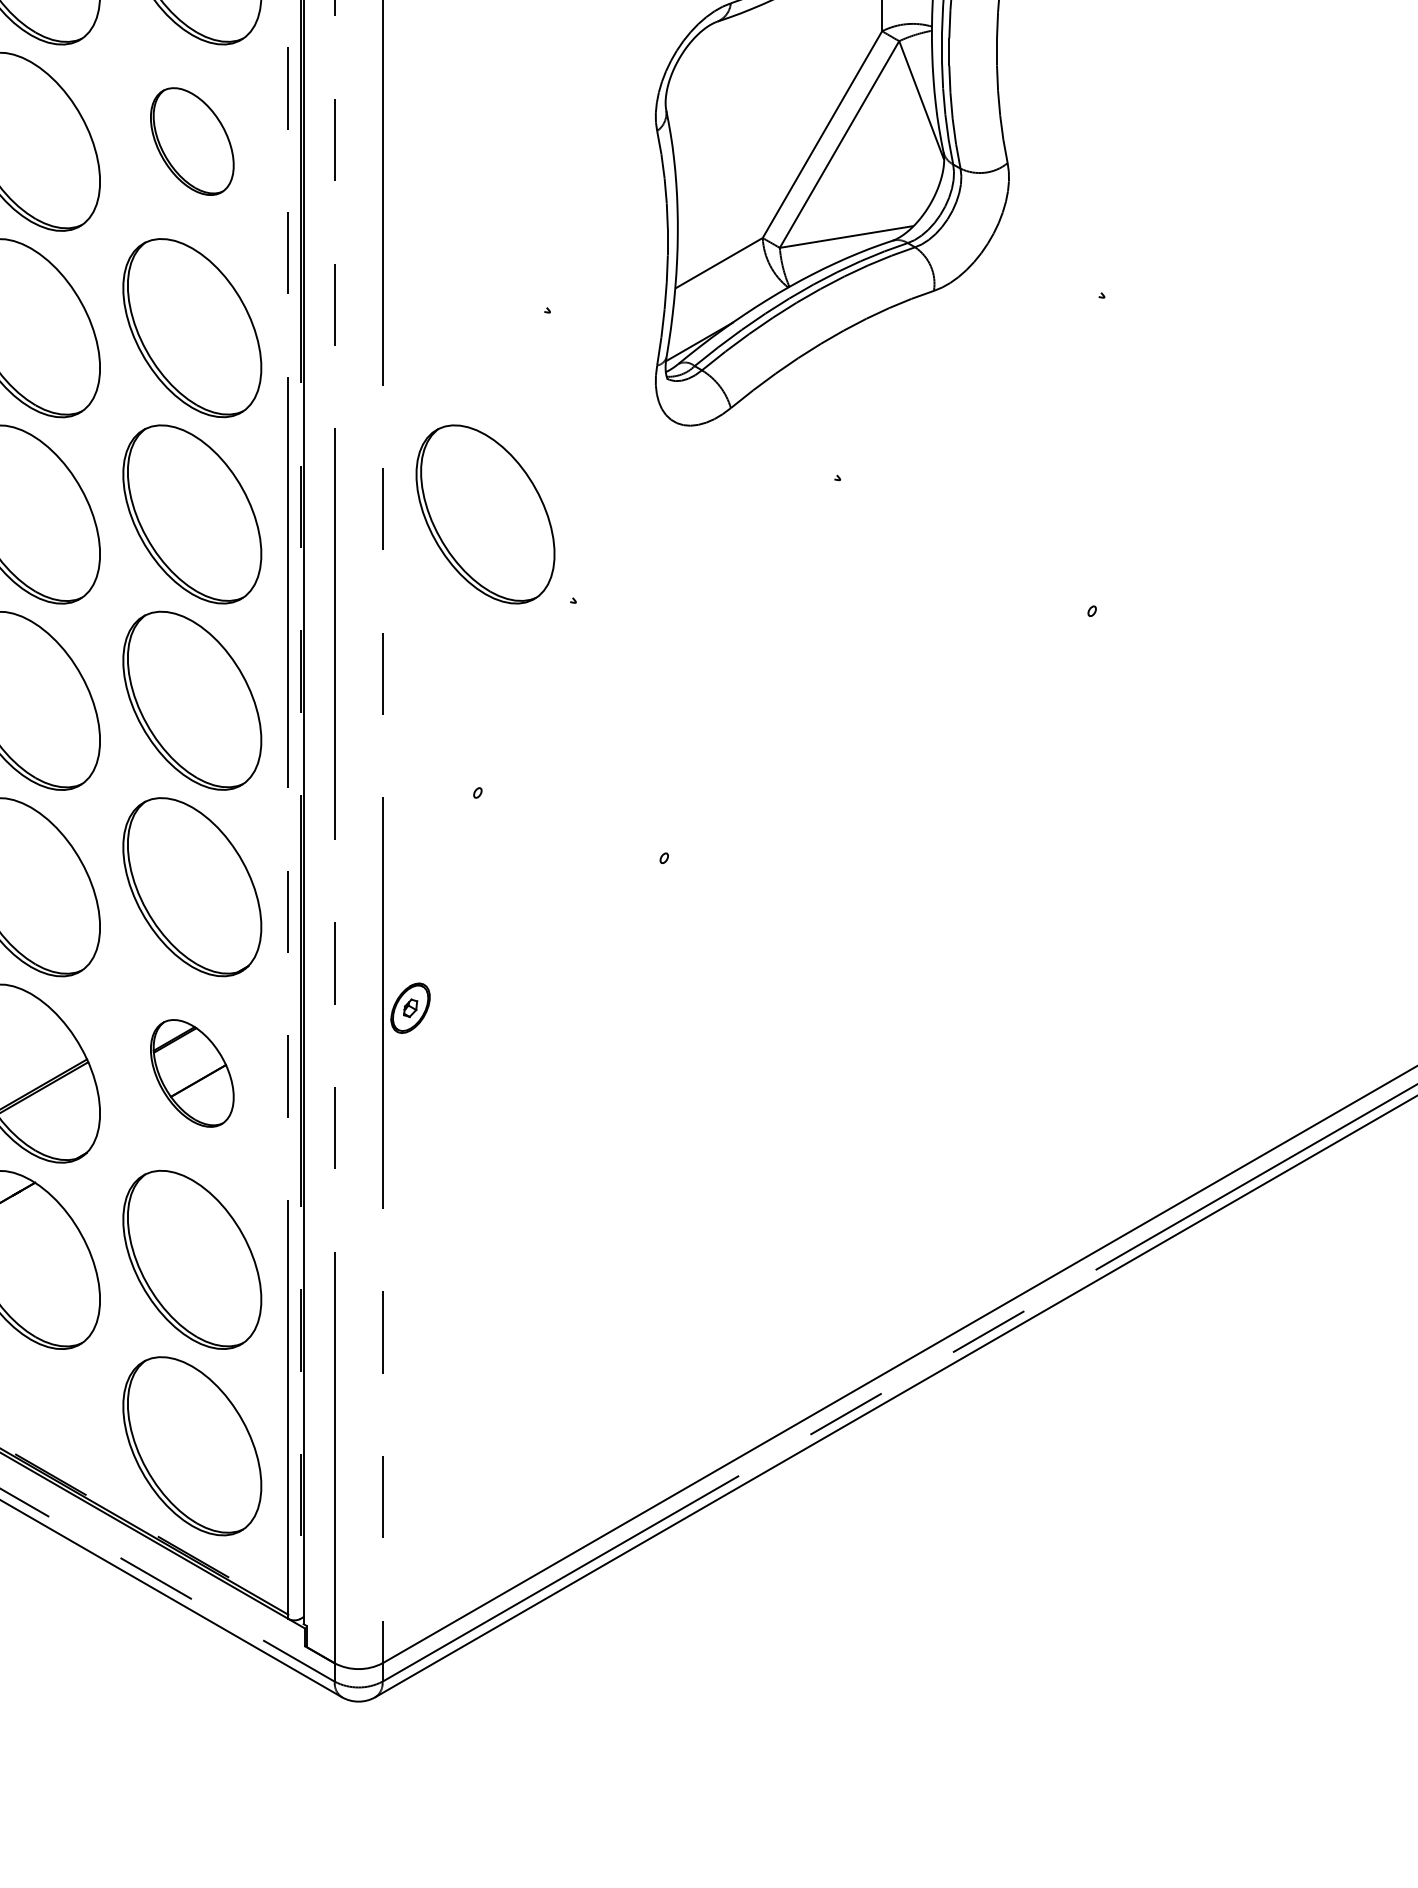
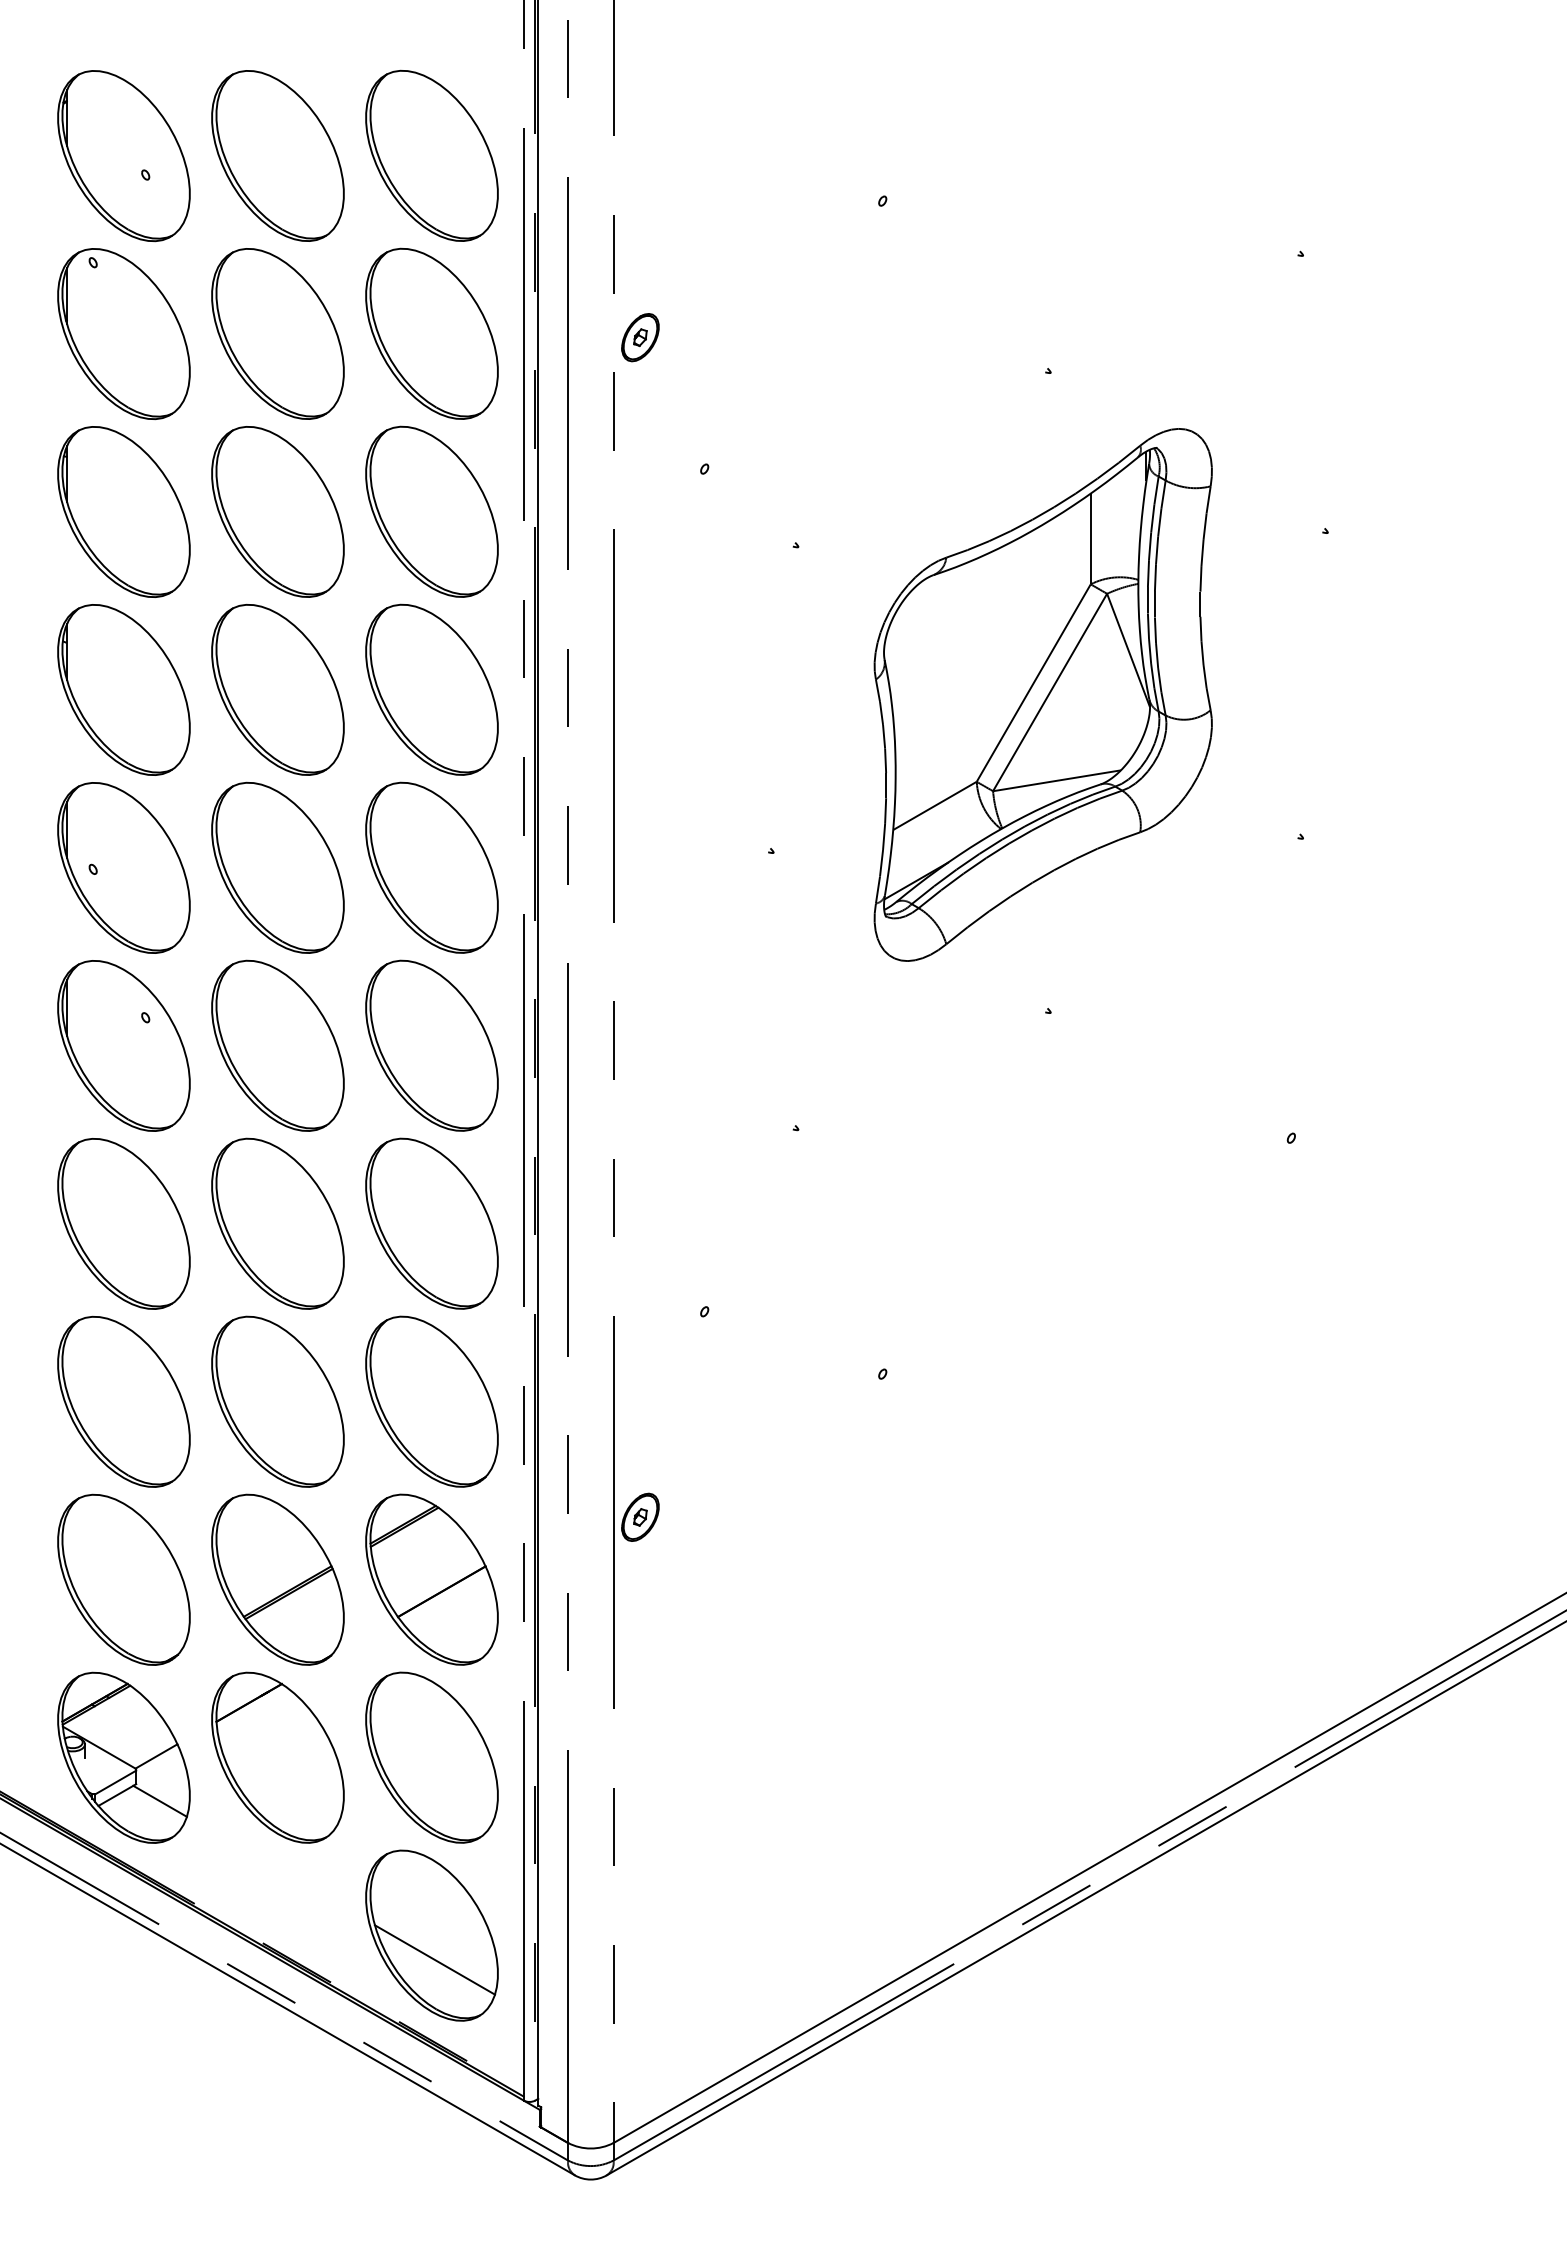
part: (191, 141) -> (431, 689), size x1.67
part: (484, 514) -> (711, 1045), removed
part: (191, 1073) -> (431, 1579), size x1.67
line: (194, 1471) -> (434, 1959), added

